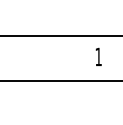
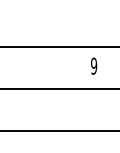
text: (99, 56) -> (94, 65), 1 -> 9

